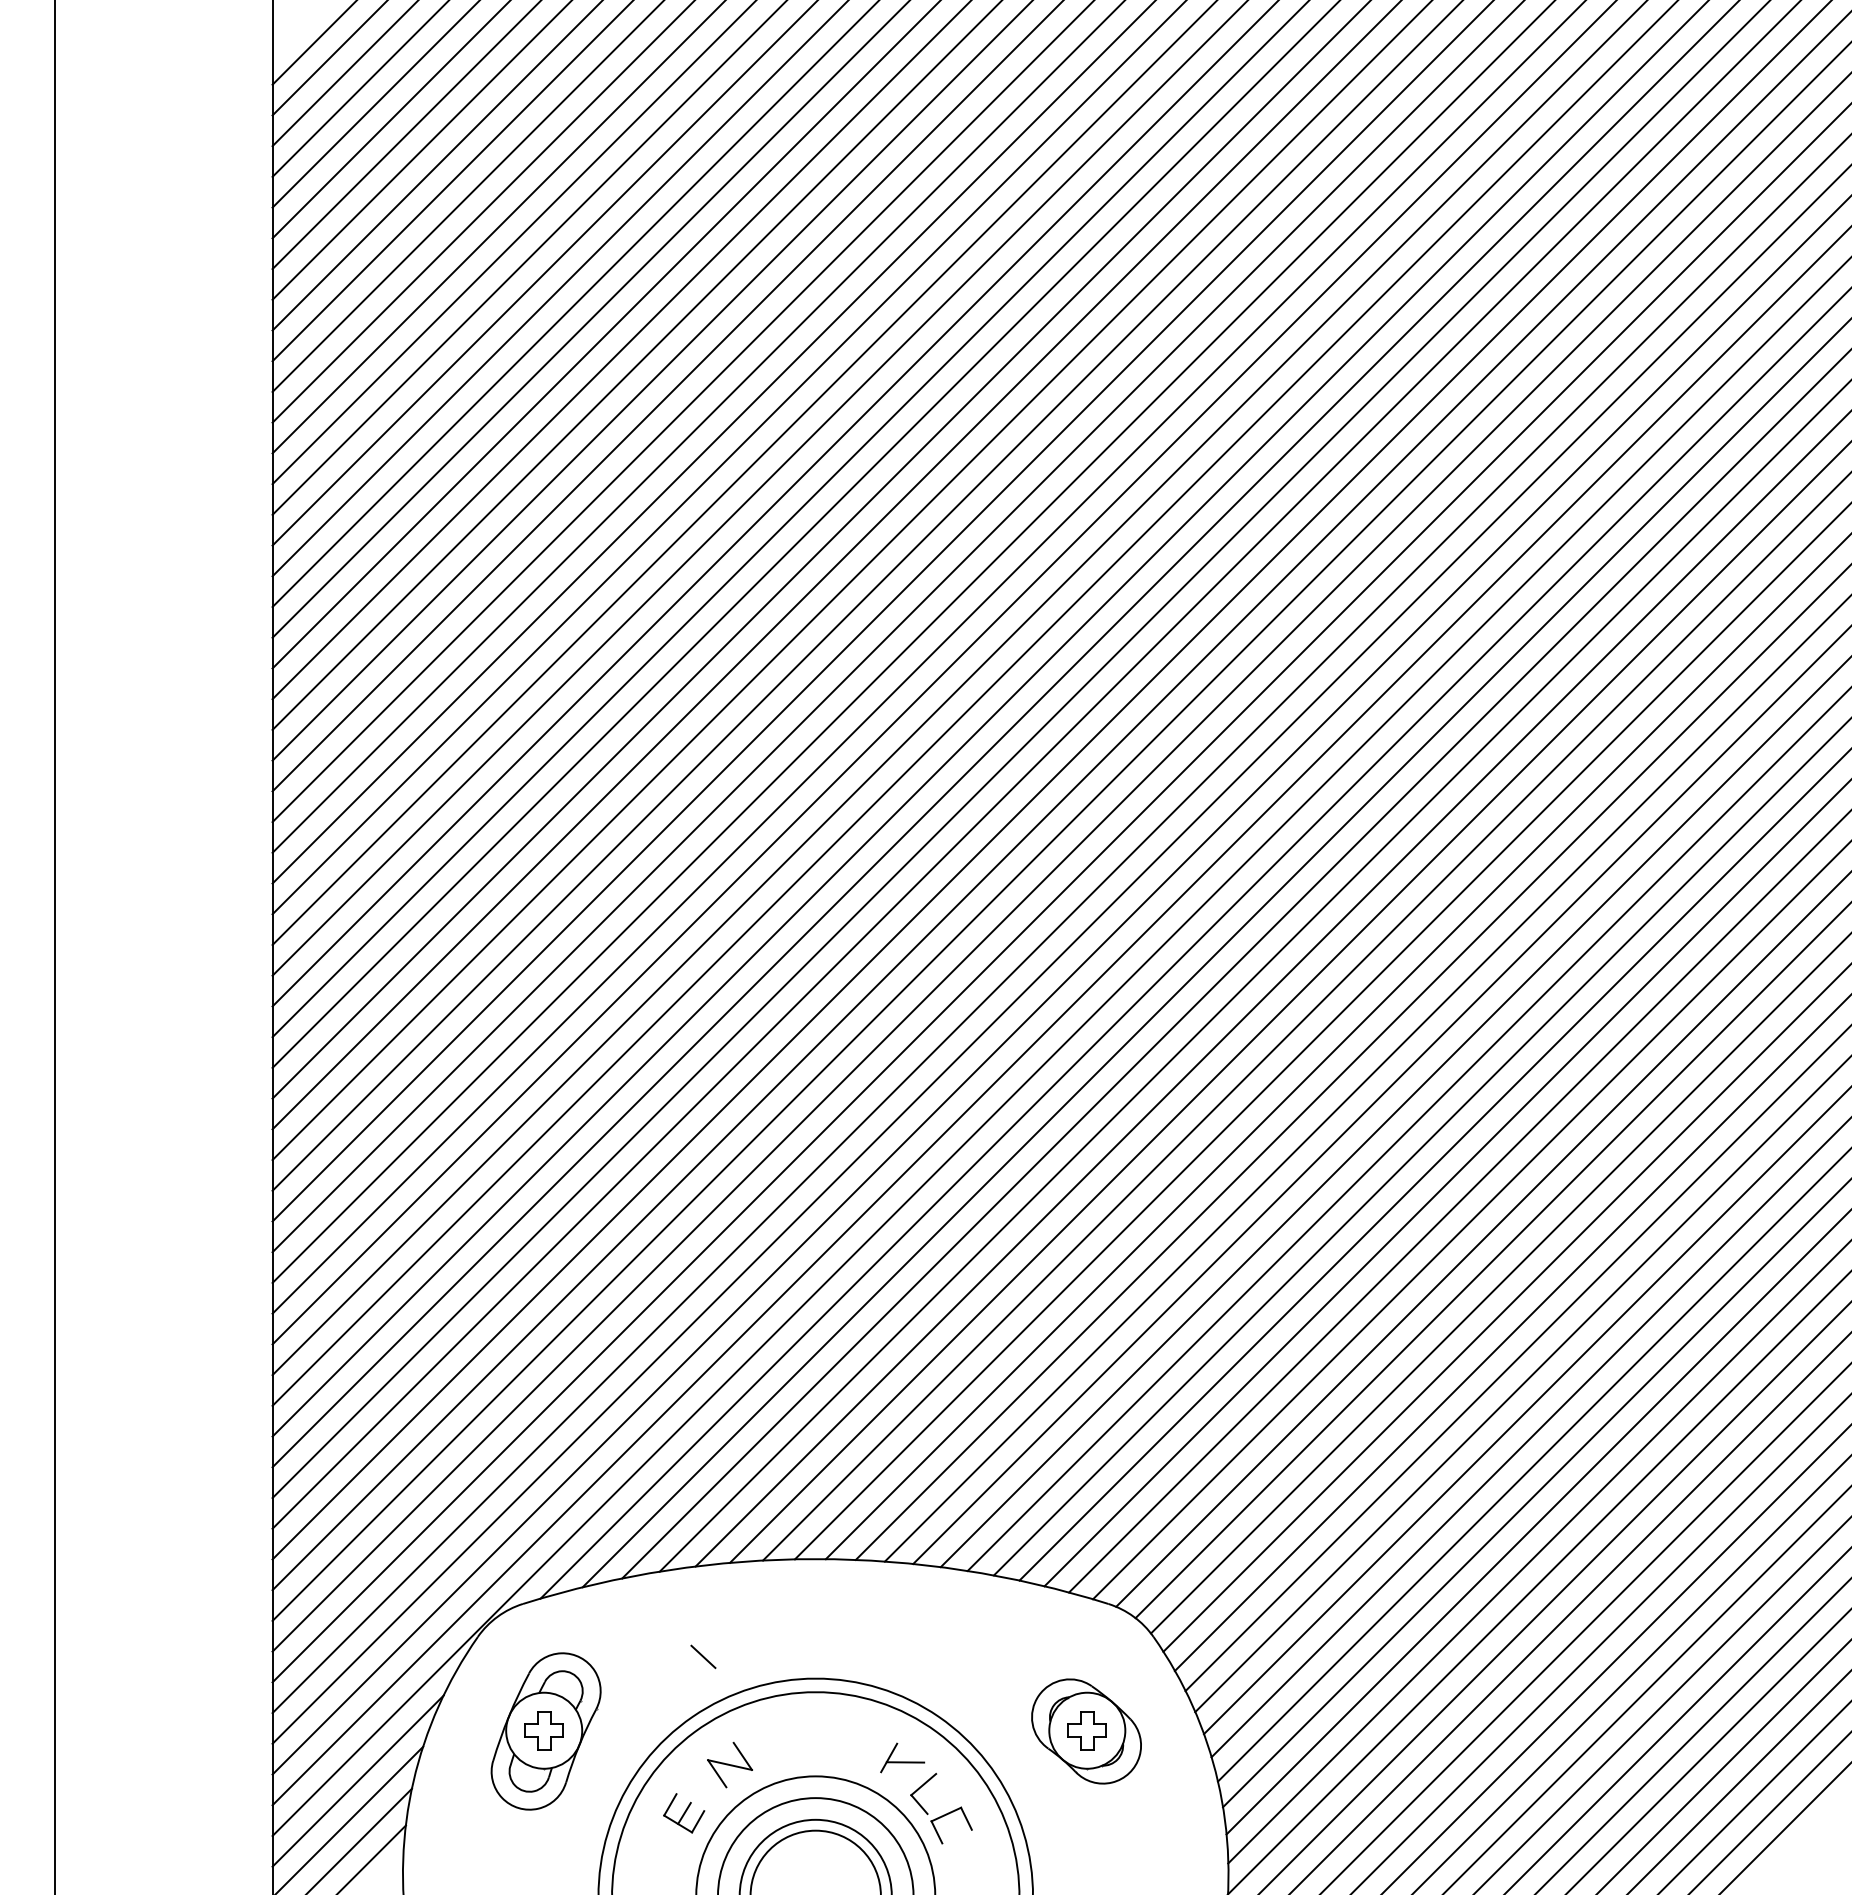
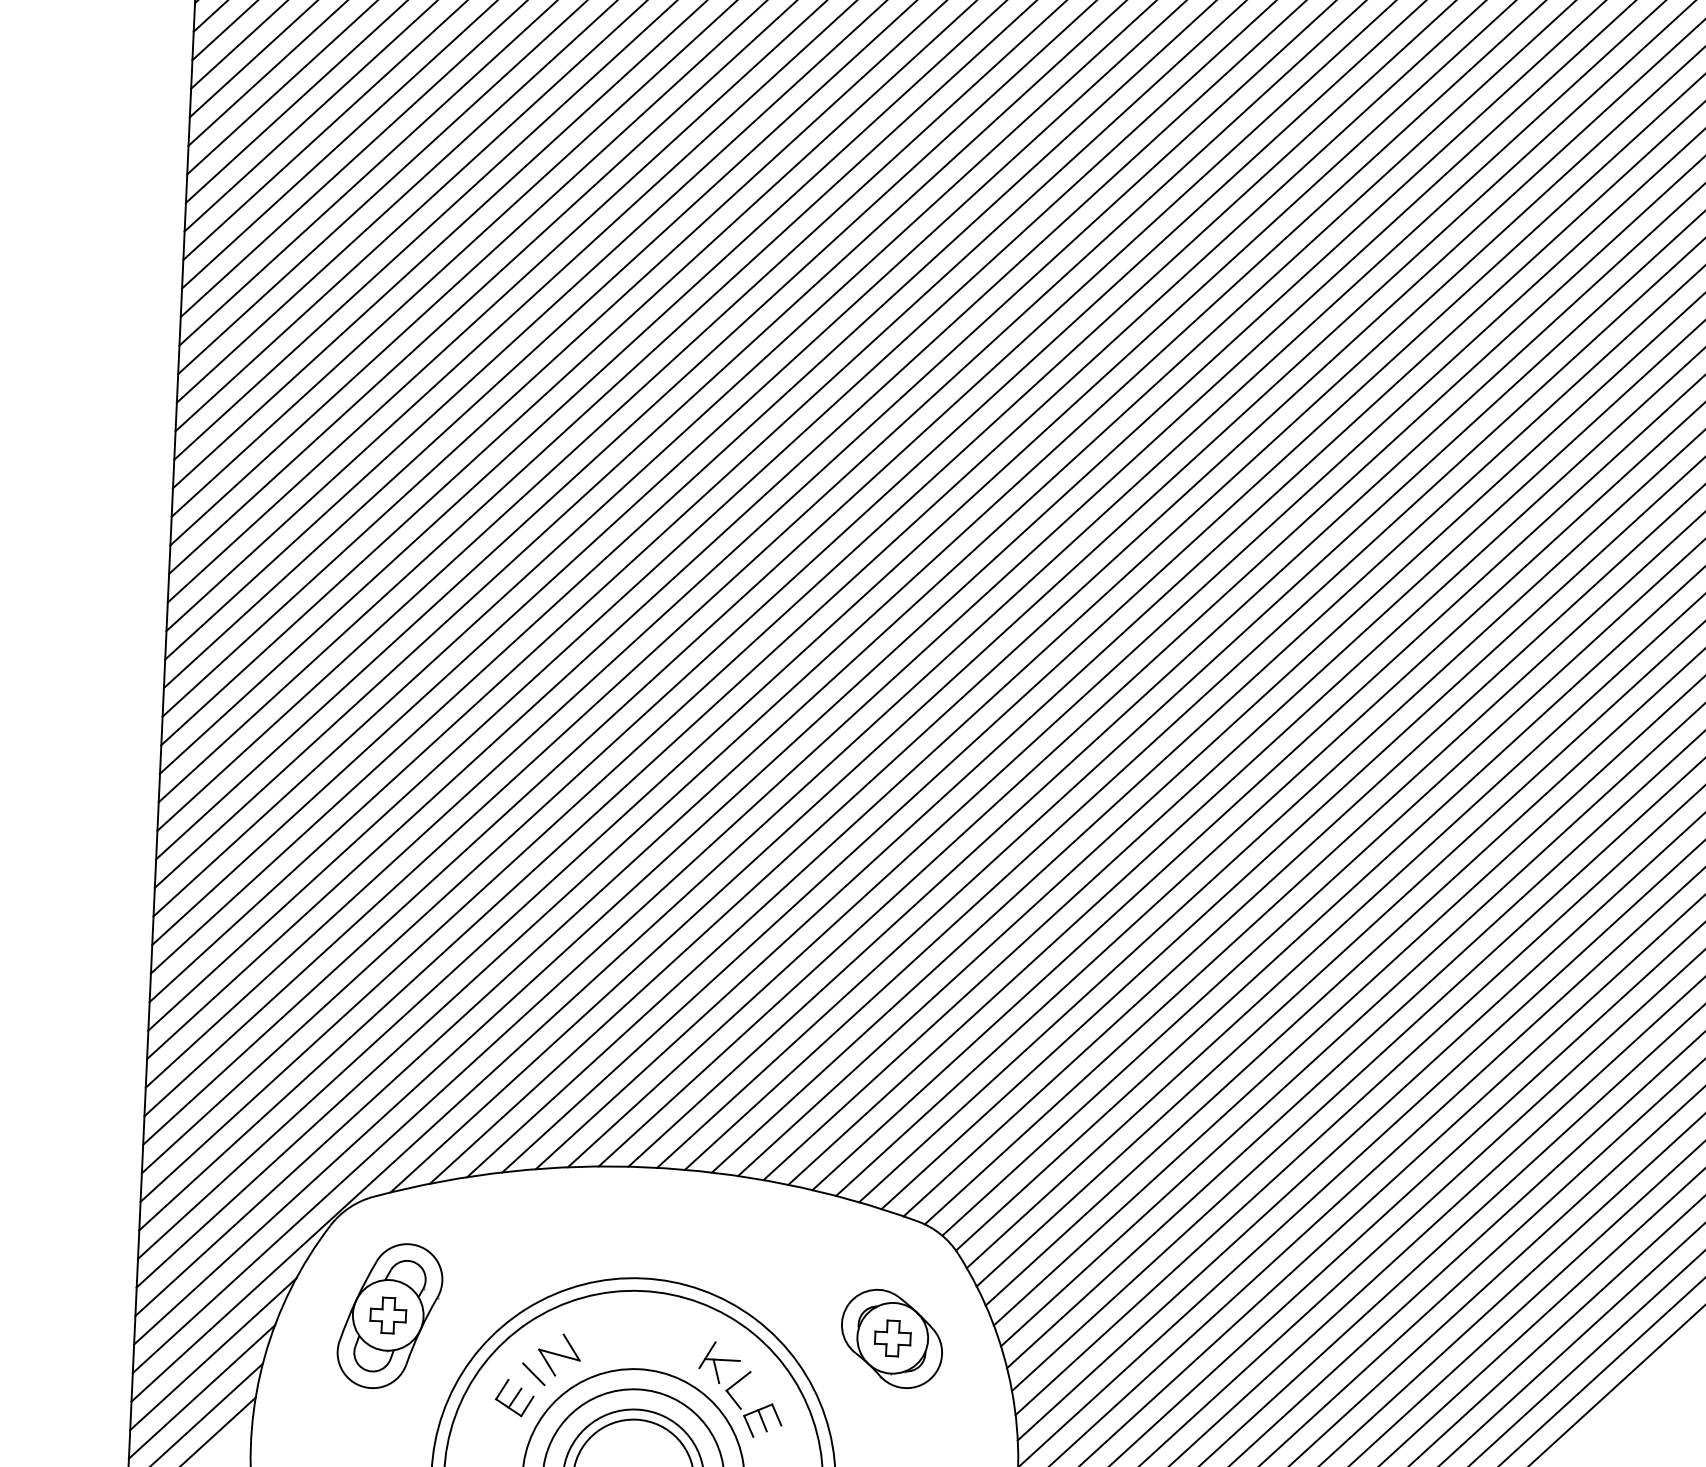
line: (703, 1656) -> (533, 1373), moved
line: (898, 1774) -> (715, 1370), added
line: (951, 1825) -> (762, 1420), added

